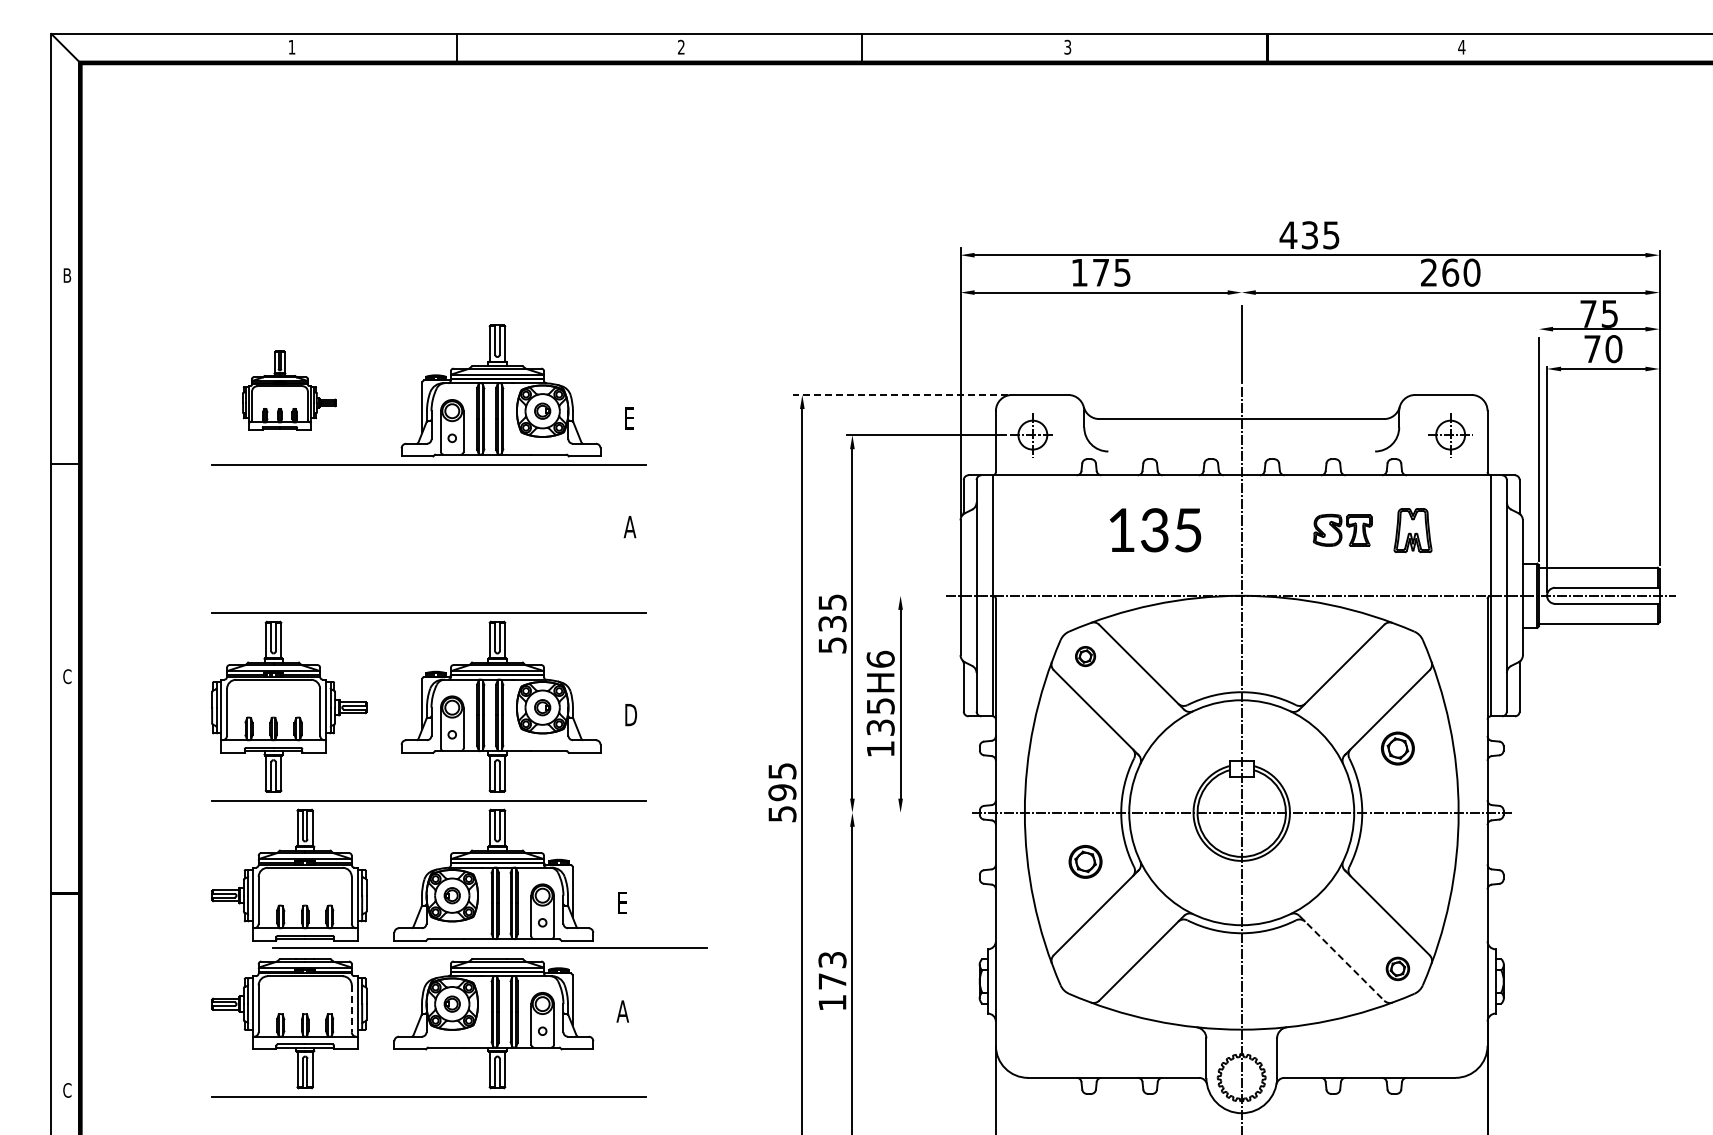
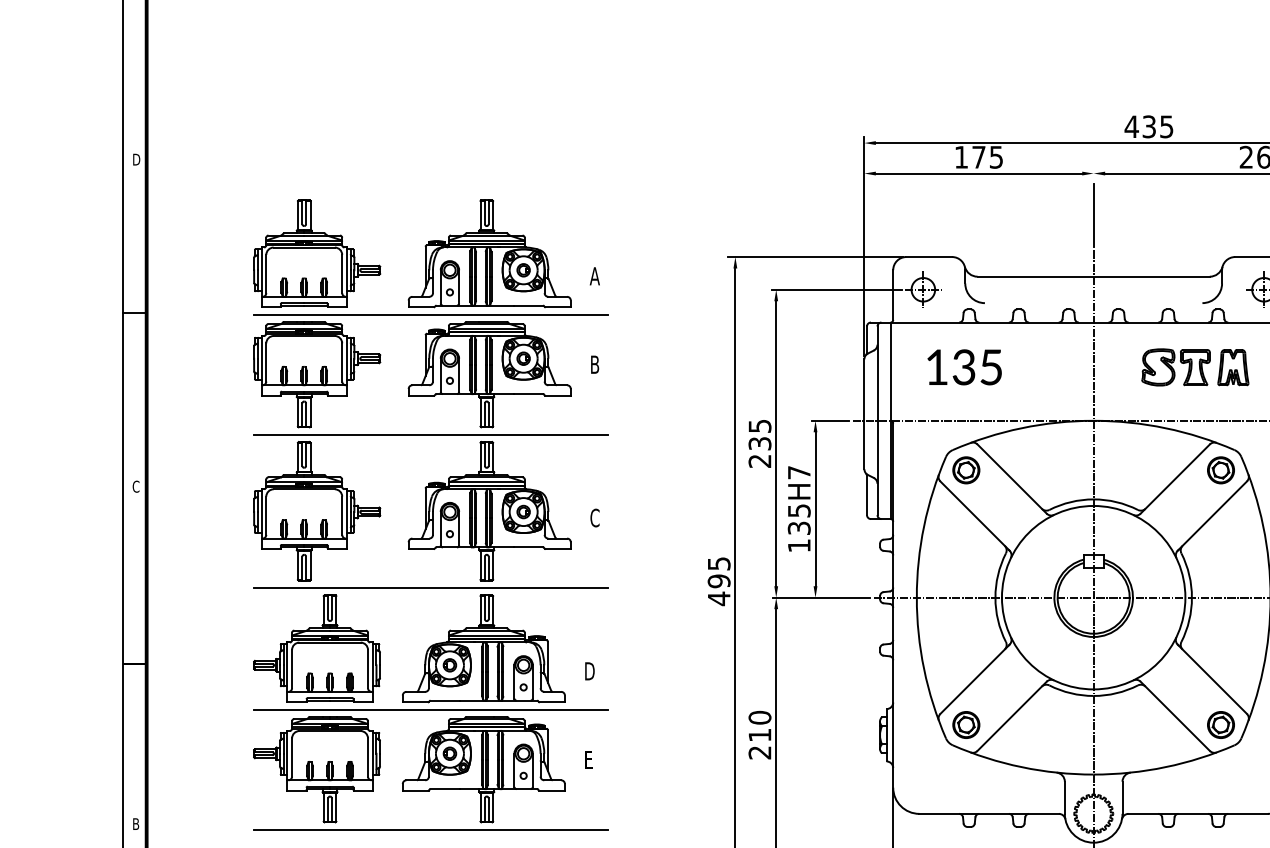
text: (68, 275) -> (137, 159), B -> D
part: (289, 390) -> (317, 253), size x1.67
line: (900, 394) -> (815, 256), dashed -> solid
text: (629, 418) -> (594, 276), E -> A
text: (629, 527) -> (594, 365), A -> B
text: (1155, 530) -> (964, 367), moved
part: (1342, 530) -> (1175, 367), size x1.43
part: (289, 538) -> (317, 374), added
part: (500, 538) -> (489, 374), added
line: (918, 595) -> (830, 420), added
text: (832, 645) -> (759, 461), 535 -> 235
part: (1085, 656) -> (966, 470), size x1.67
text: (880, 658) -> (799, 471), 135H6 -> 135H7
text: (630, 714) -> (595, 517), D -> C
part: (1397, 748) -> (1220, 470), moved
line: (907, 812) -> (821, 597), added
text: (782, 814) -> (719, 599), 595 -> 495
part: (1085, 861) -> (966, 724), moved
text: (623, 903) -> (589, 671), E -> D
line: (489, 947) -> (430, 709), moved
line: (1342, 958) -> (1175, 716), dashed -> solid
part: (1397, 968) -> (1220, 724), size x1.43
text: (832, 981) -> (759, 735), 173 -> 210
line: (351, 1009) -> (367, 758), dashed -> solid
text: (622, 1011) -> (588, 759), A -> E
text: (67, 1090) -> (136, 824), C -> B

